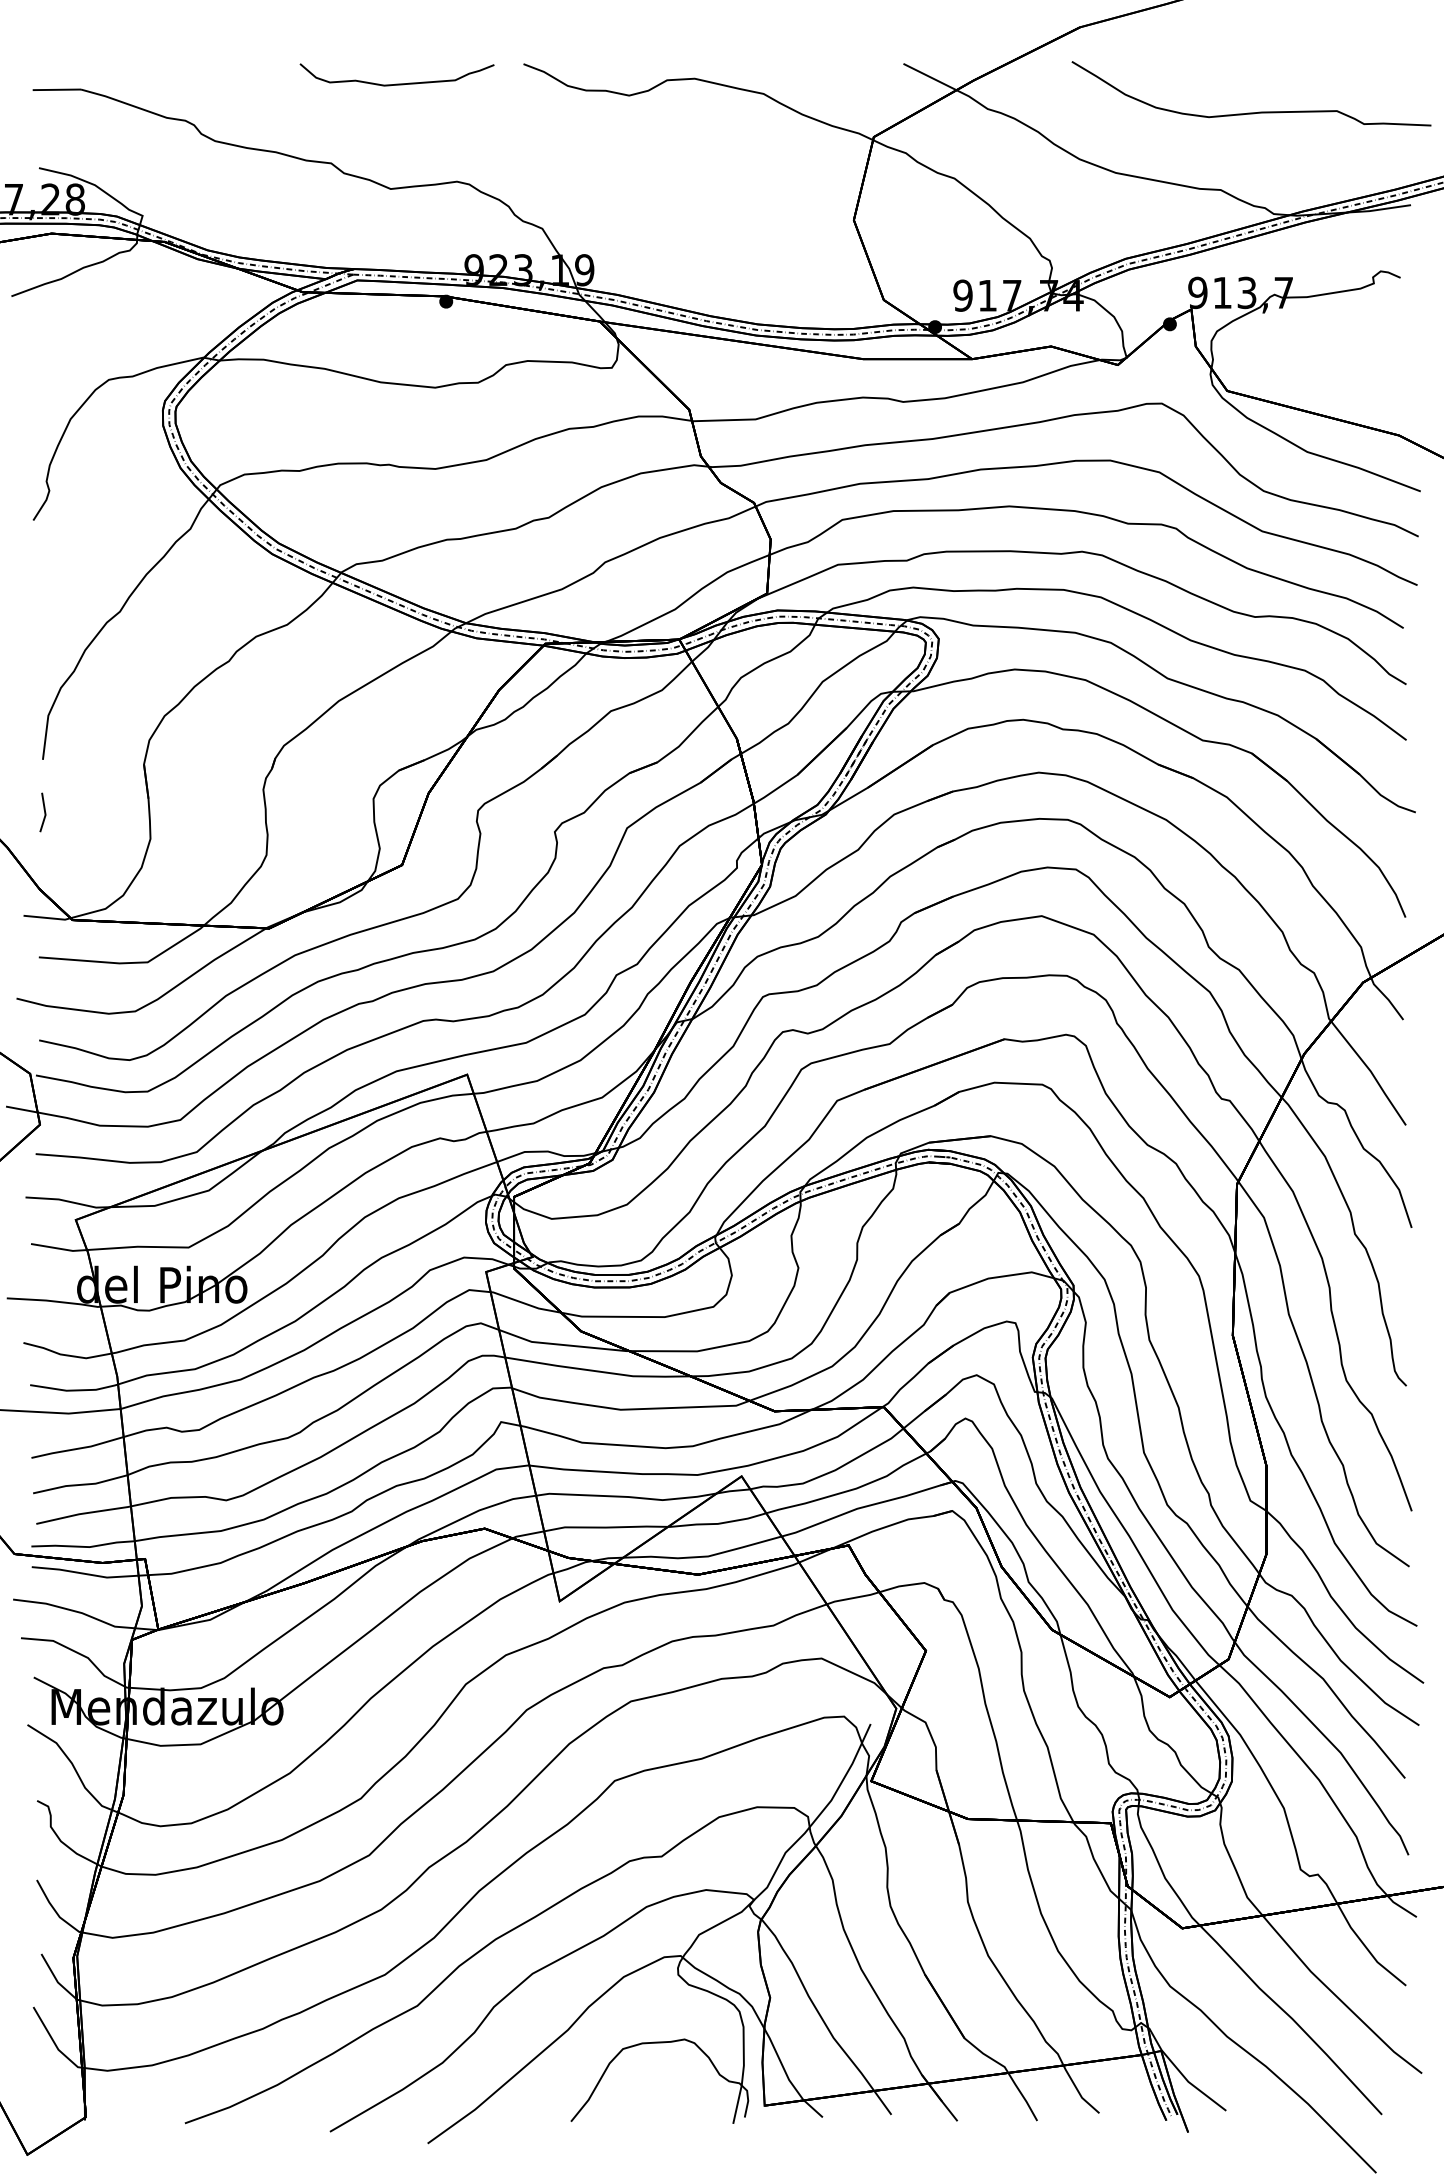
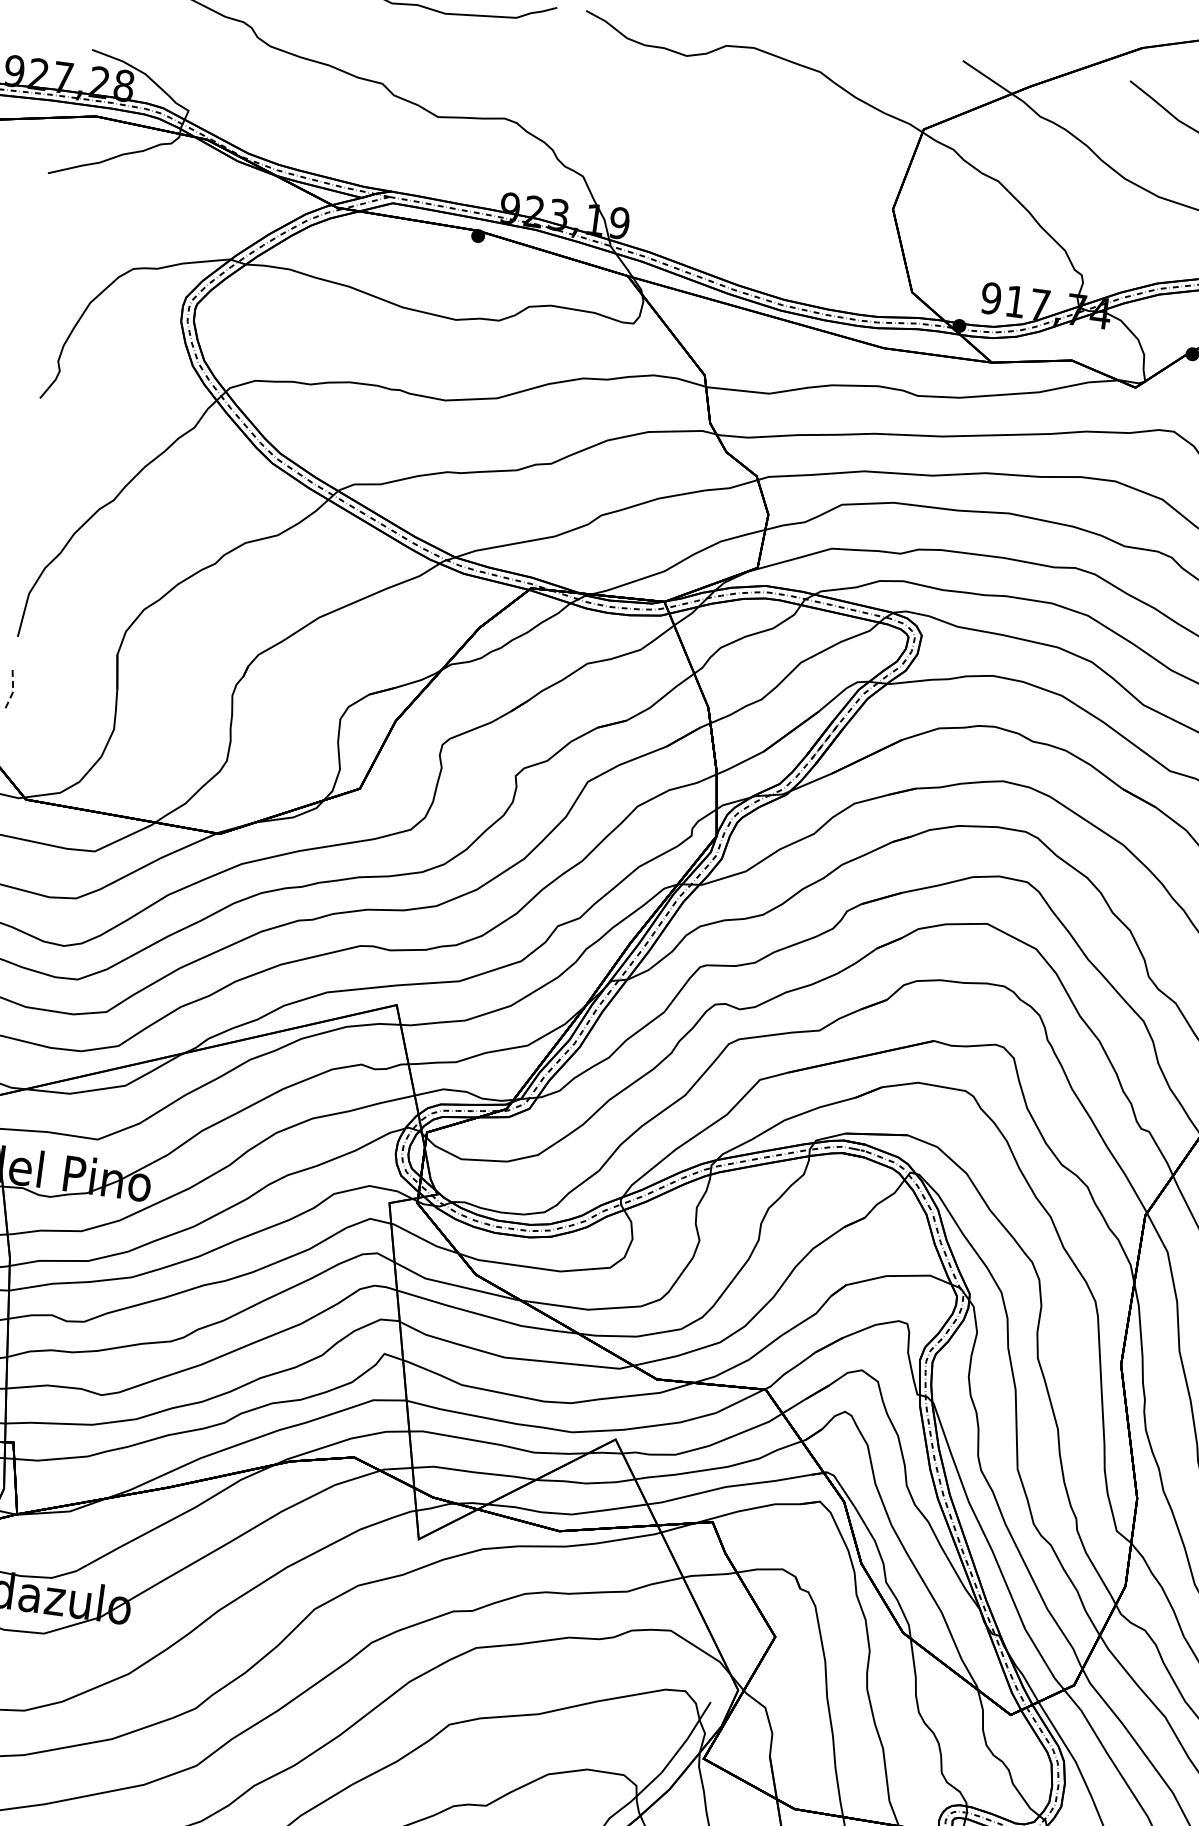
line: (45, 813) -> (13, 690), solid -> dashed

